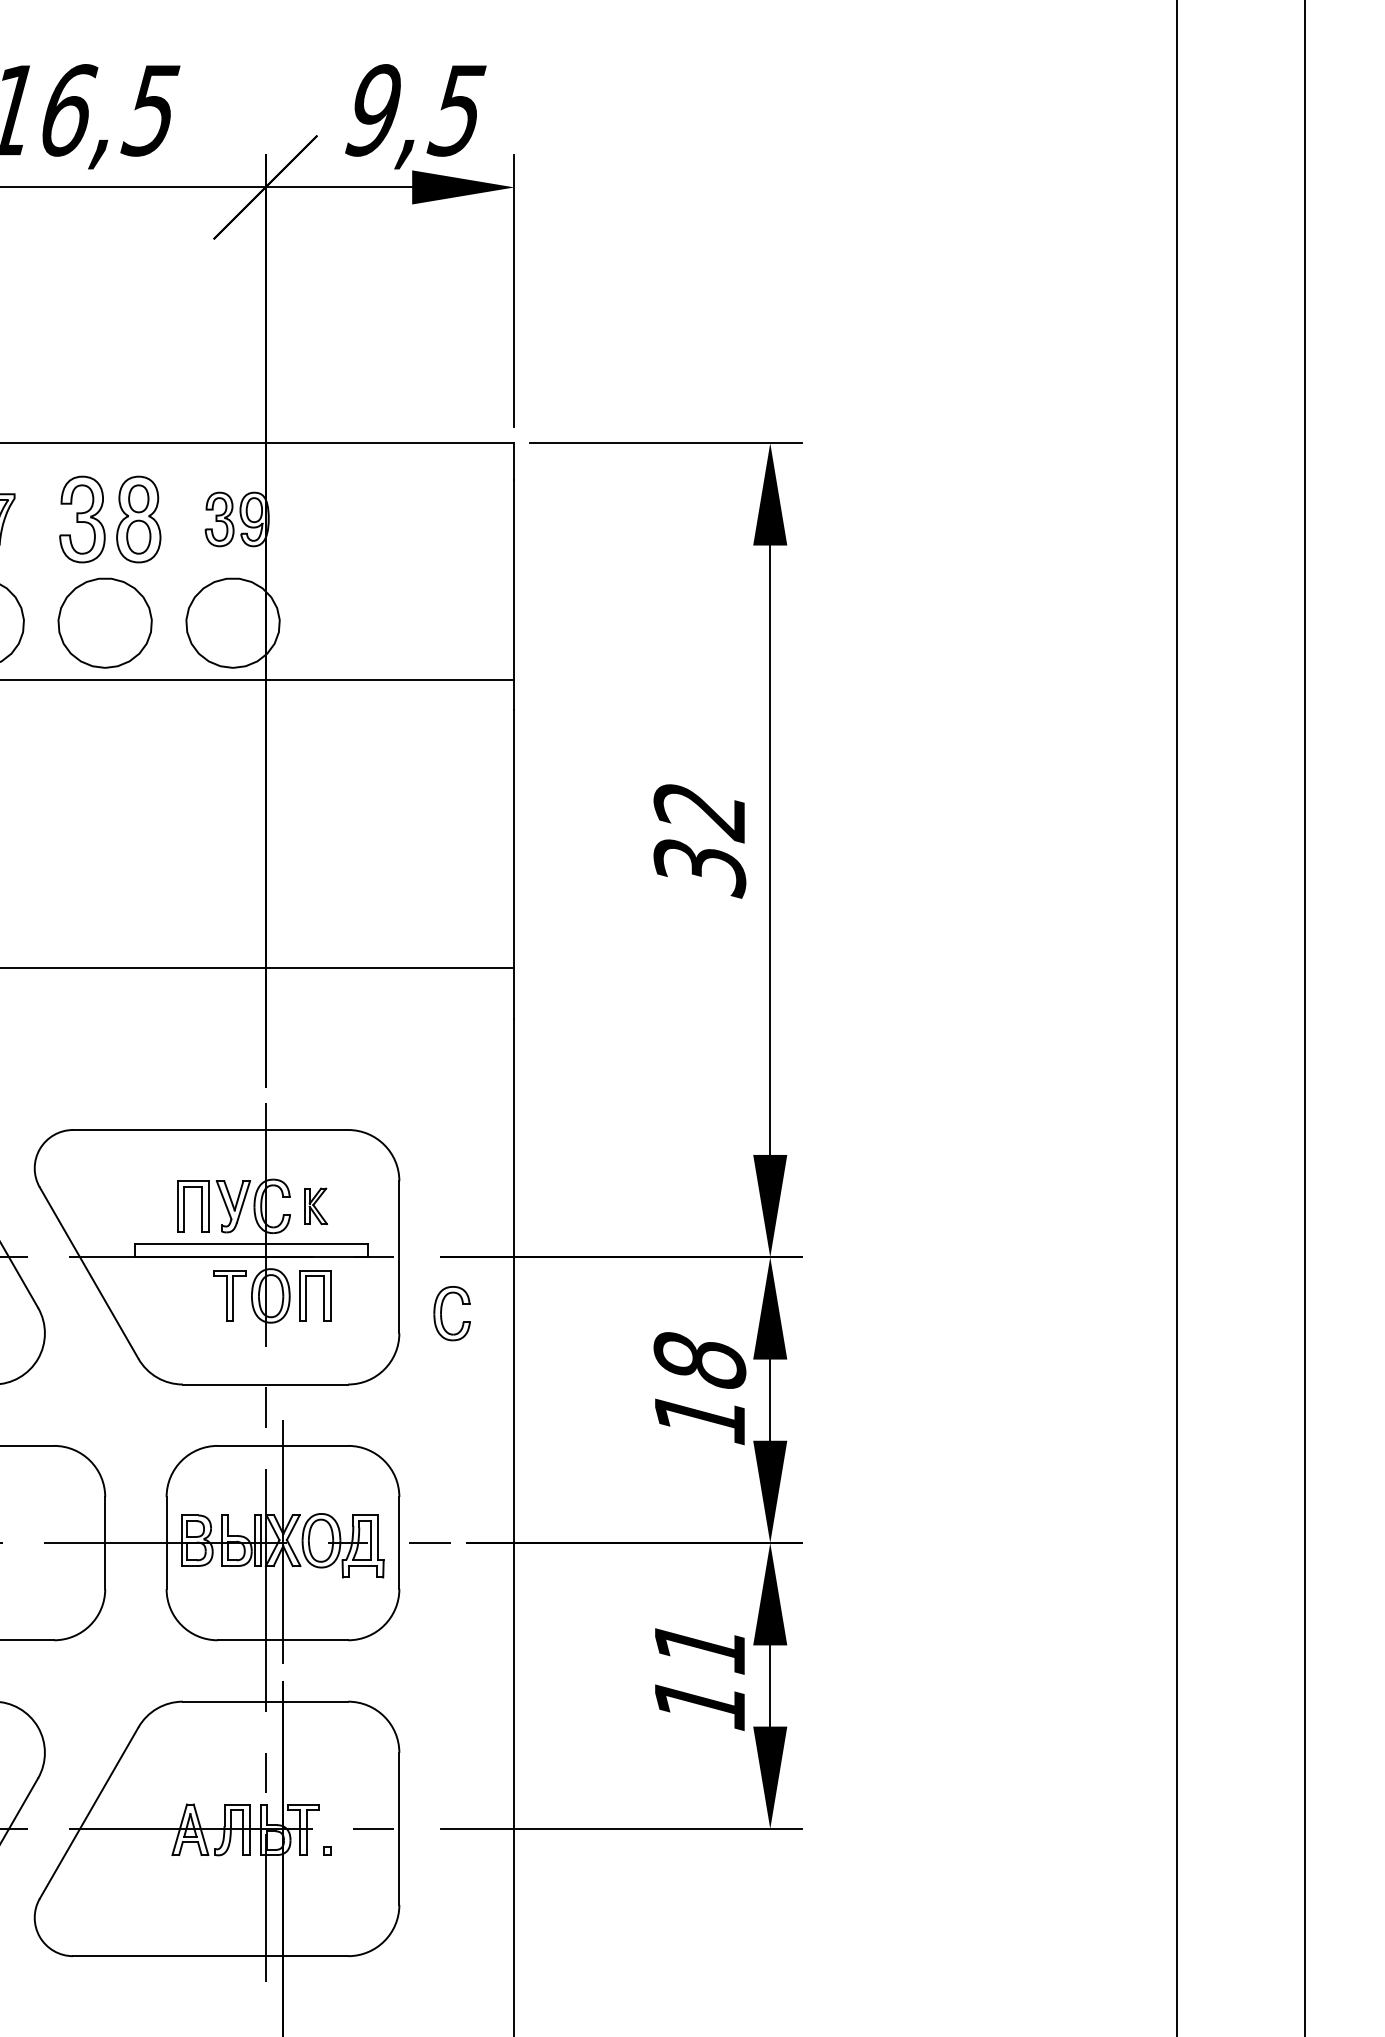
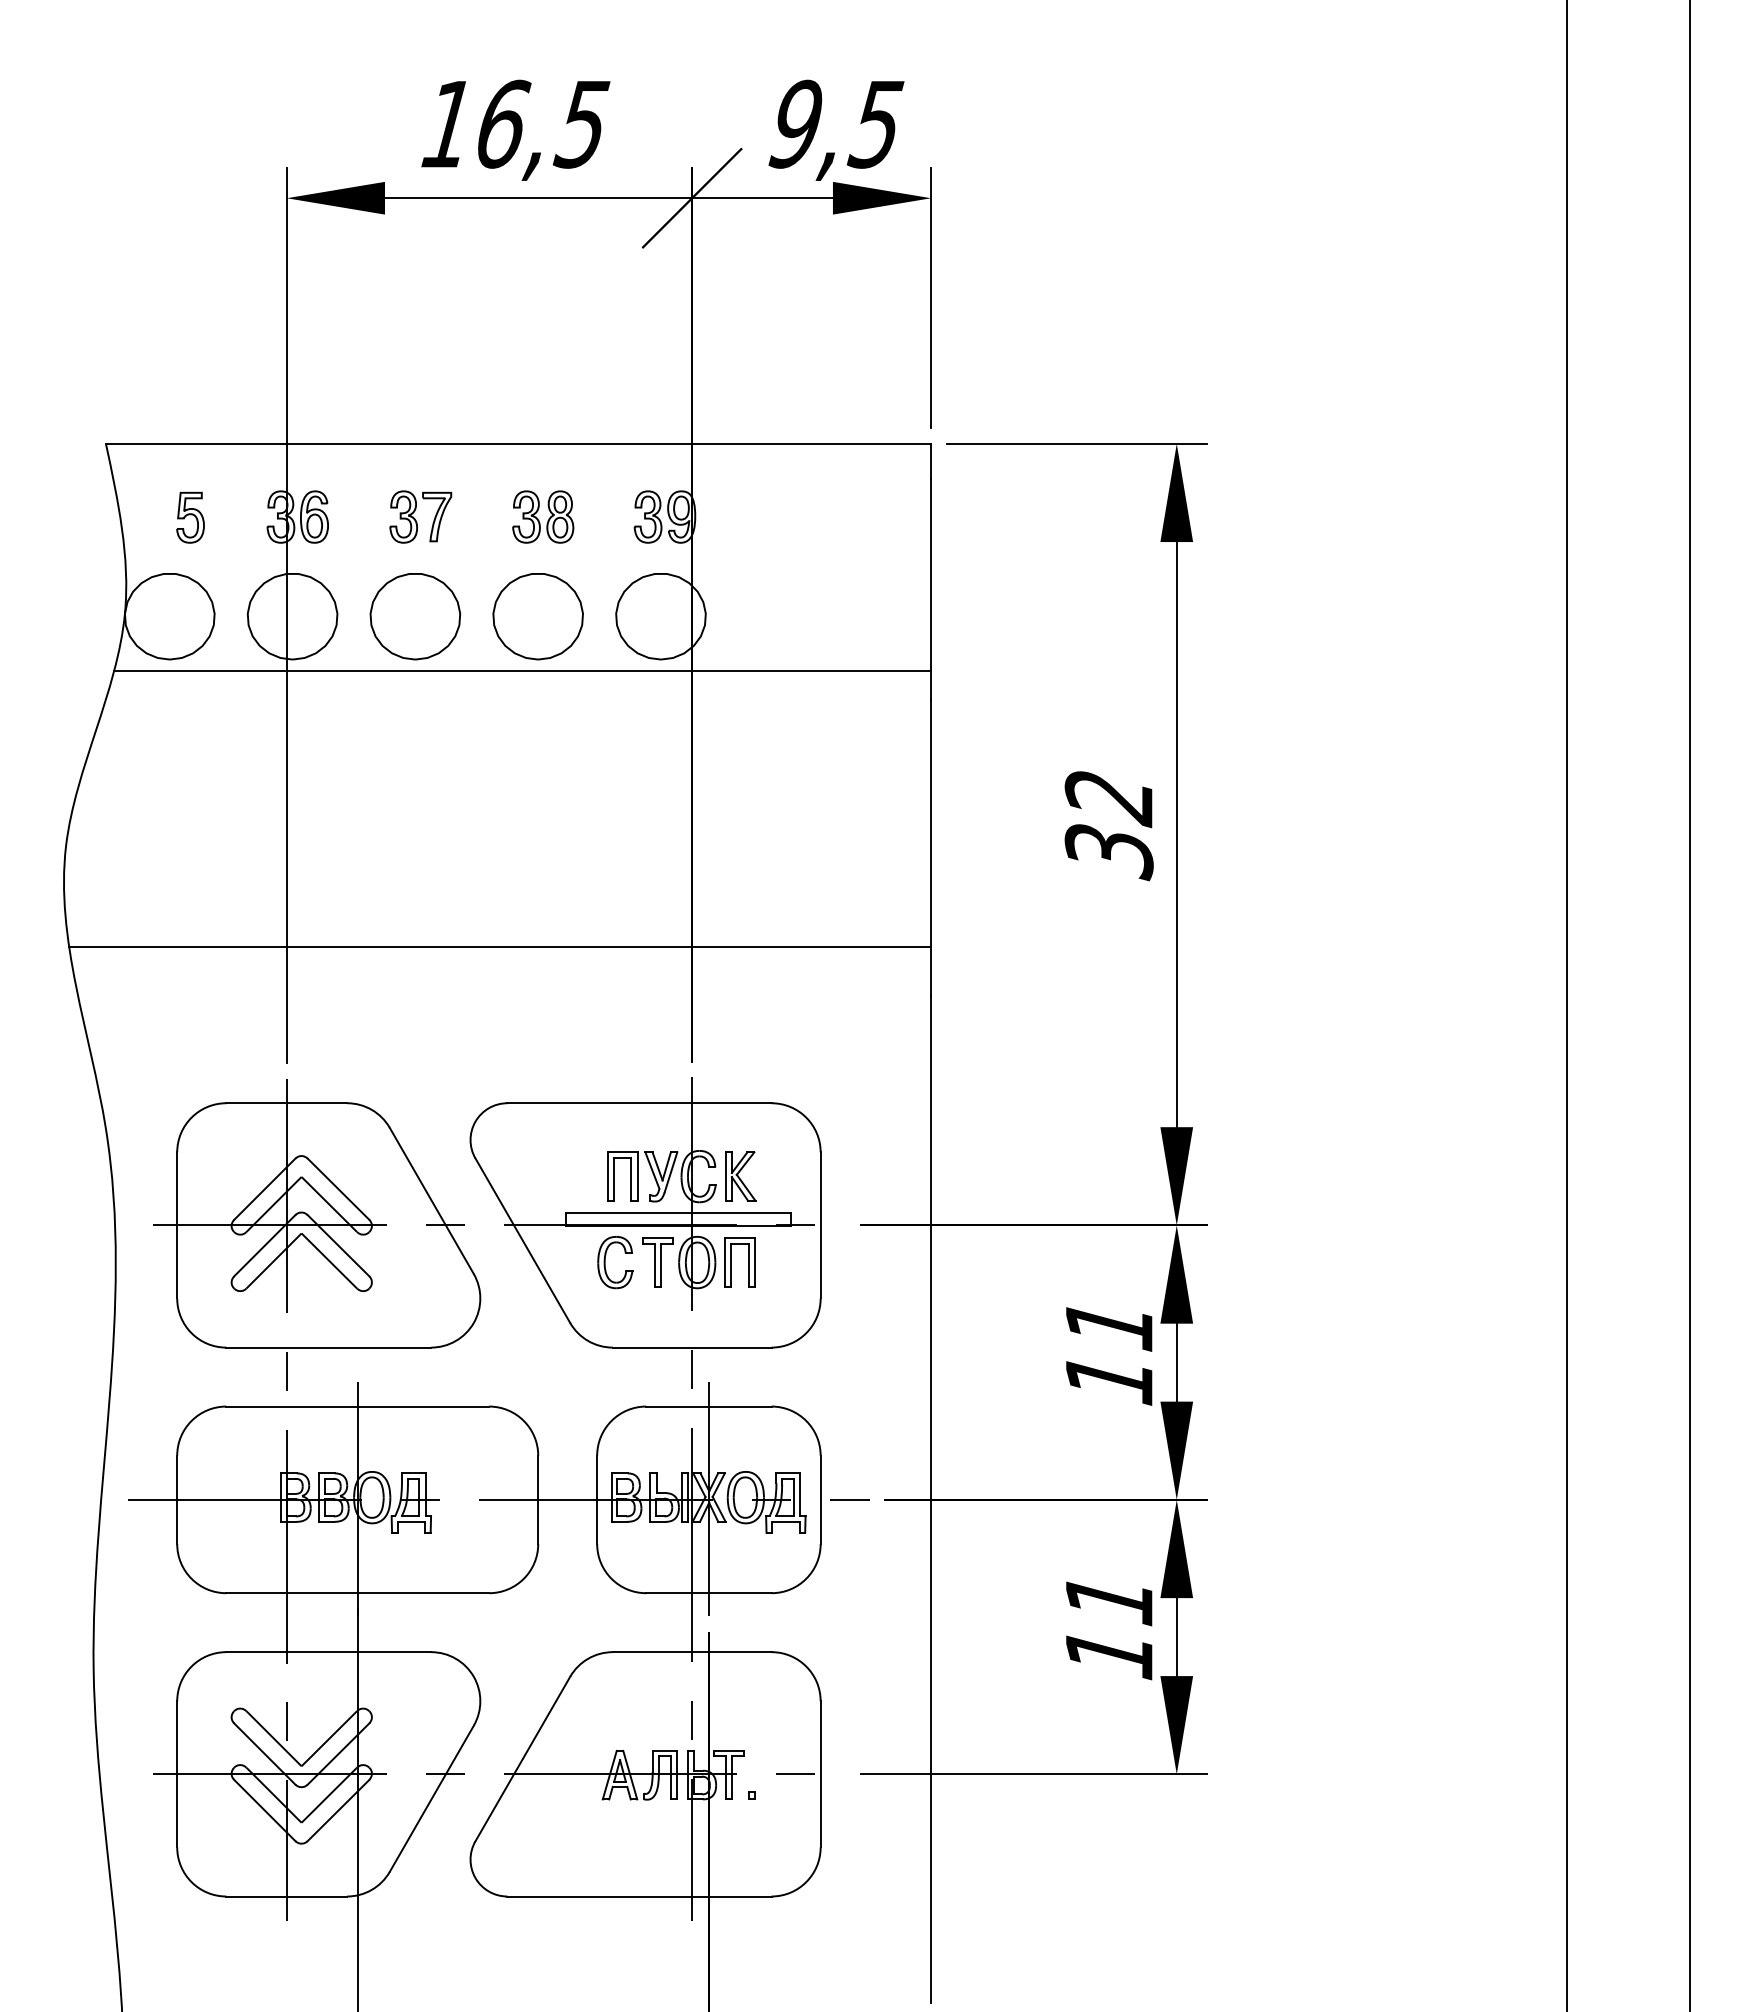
part: (110, 518) -> (543, 516), size x0.62
part: (315, 1206) -> (740, 1176), size x1.43
part: (441, 1313) -> (605, 1262), moved
text: (699, 1360) -> (1108, 1324), 18 -> 11

